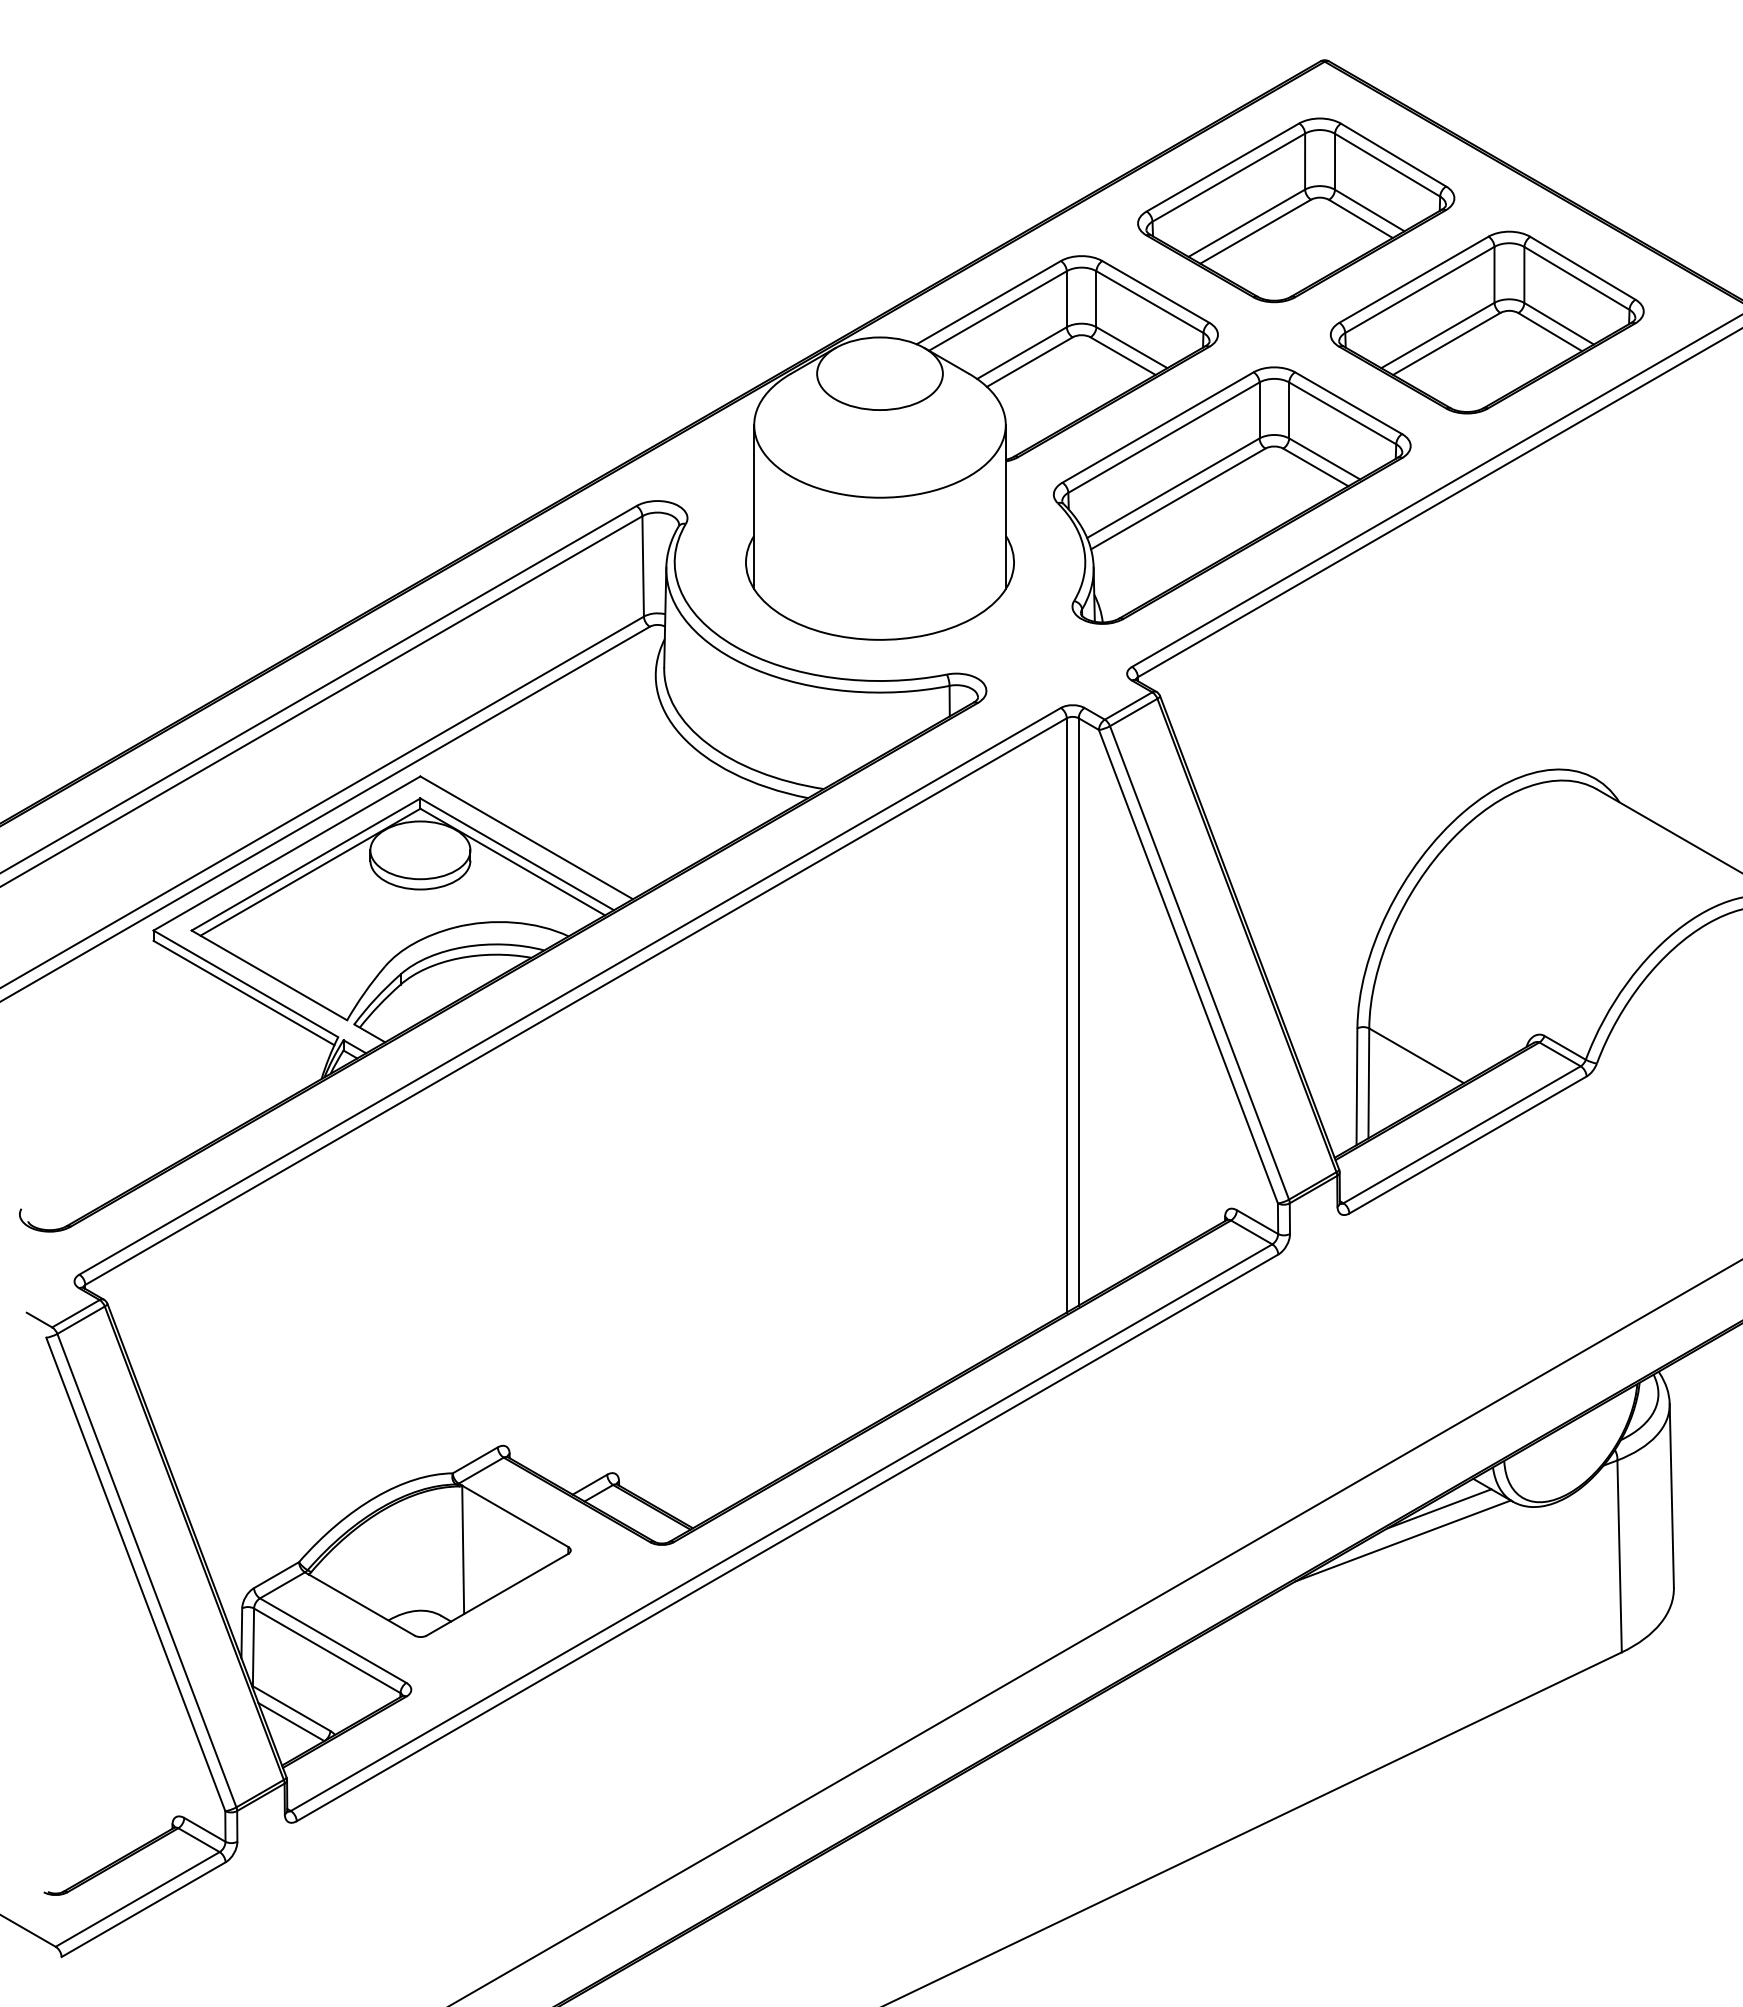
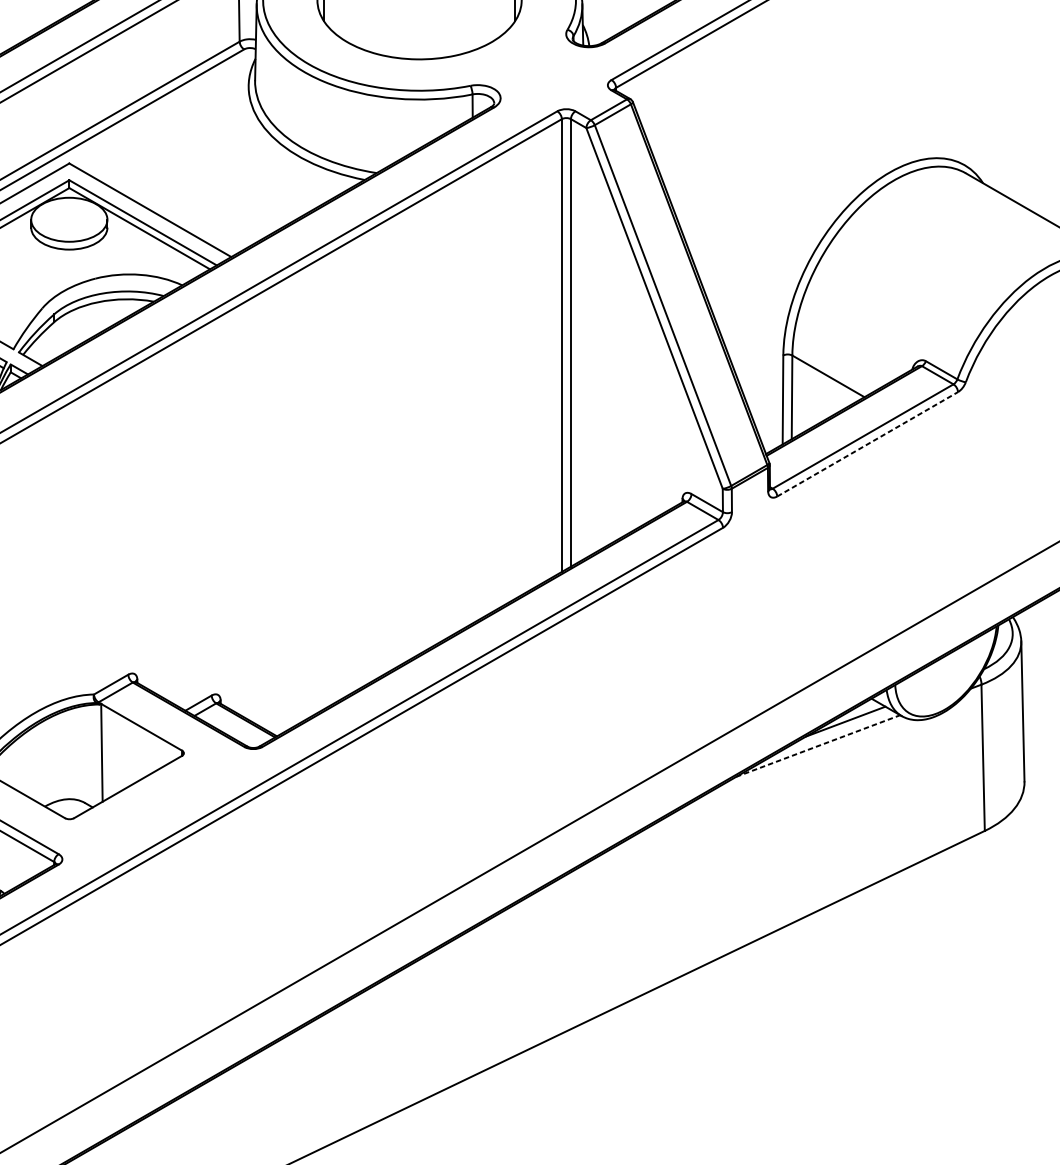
line: (1468, 1145) -> (867, 444), solid -> dashed
line: (1403, 1540) -> (818, 745), solid -> dashed

